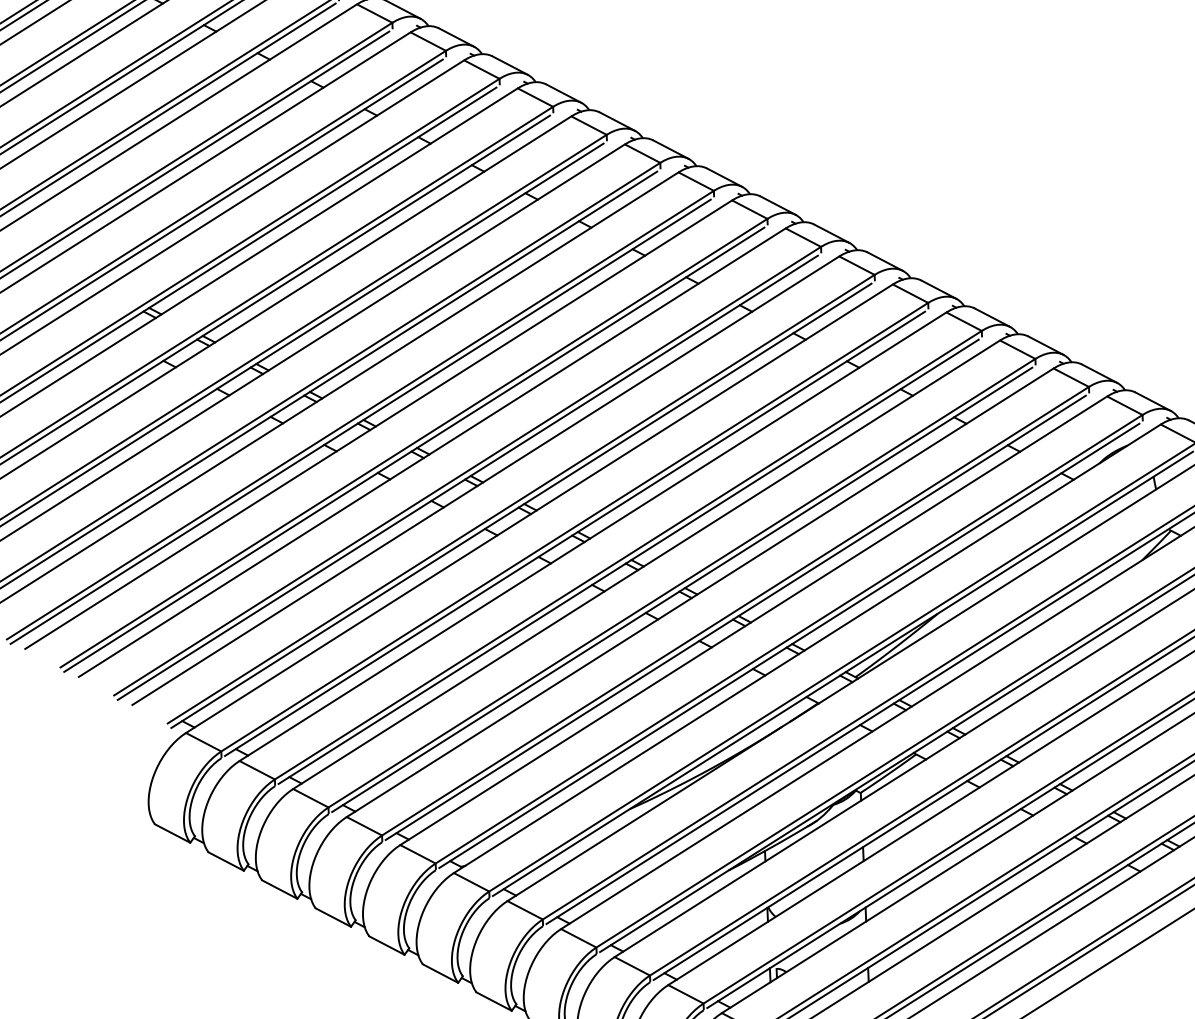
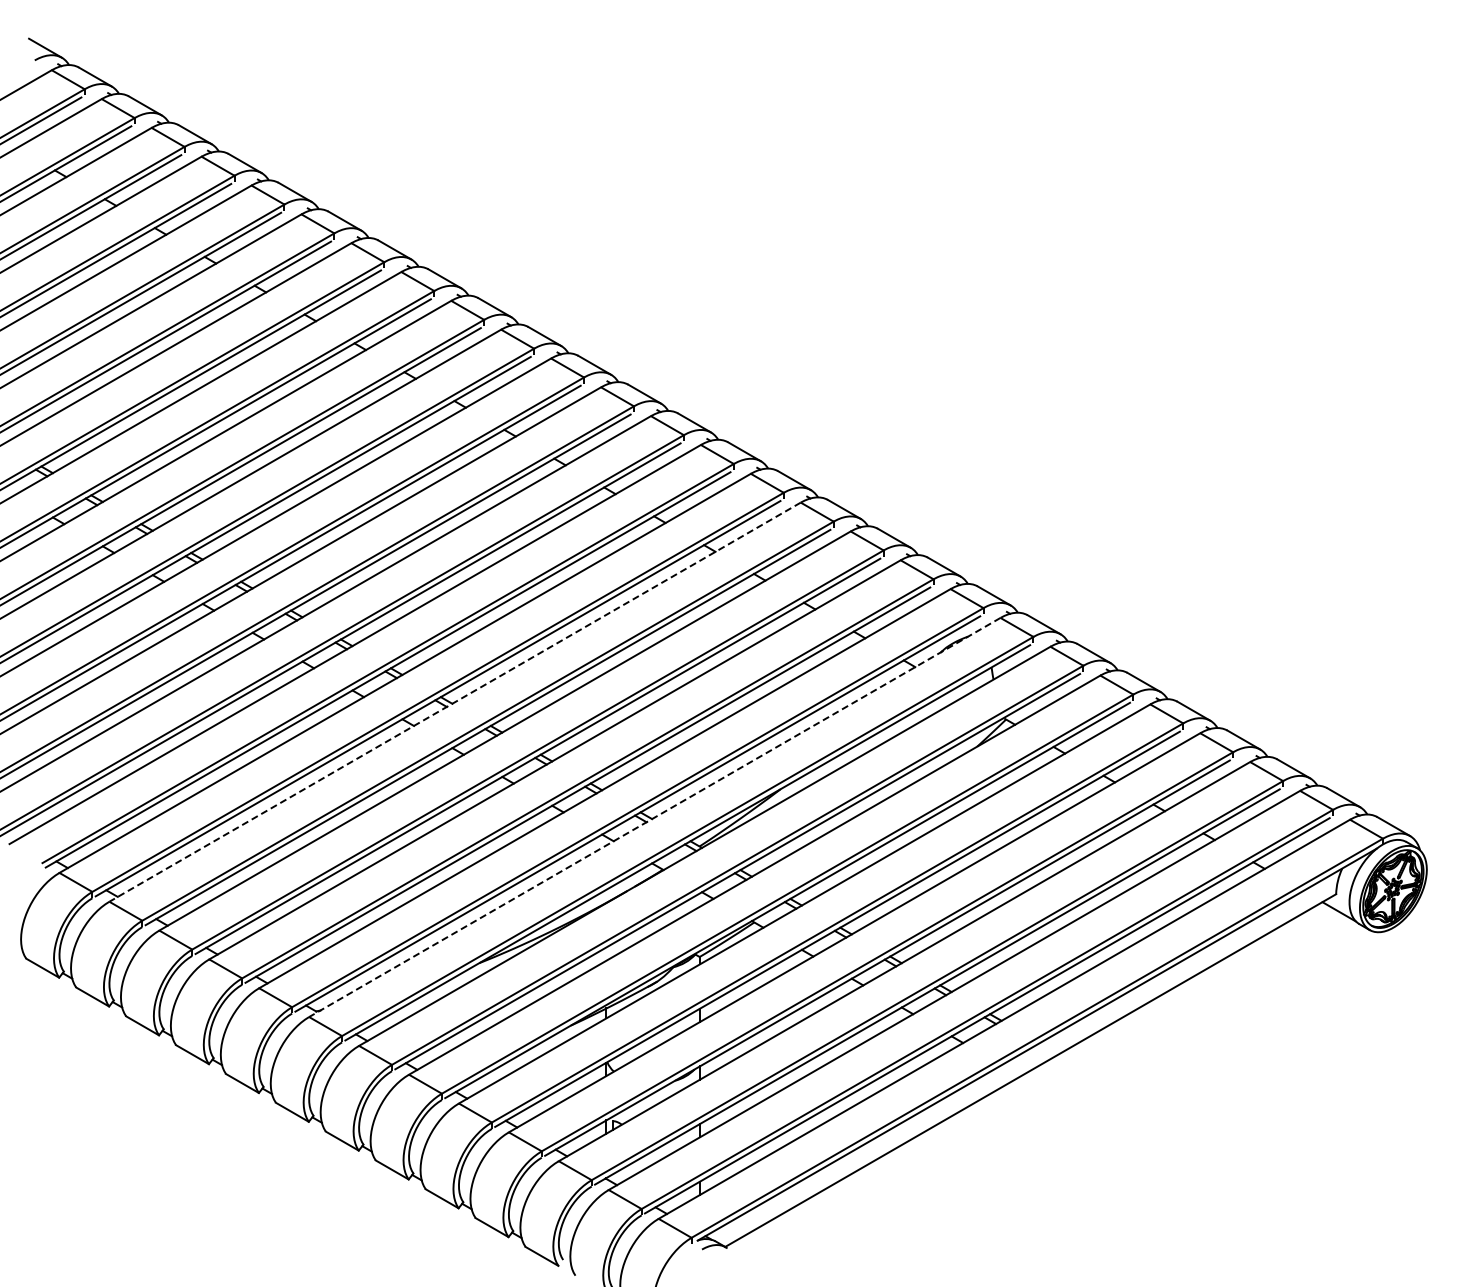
line: (592, 537) -> (454, 702), solid -> dashed
line: (807, 648) -> (654, 817), solid -> dashed

